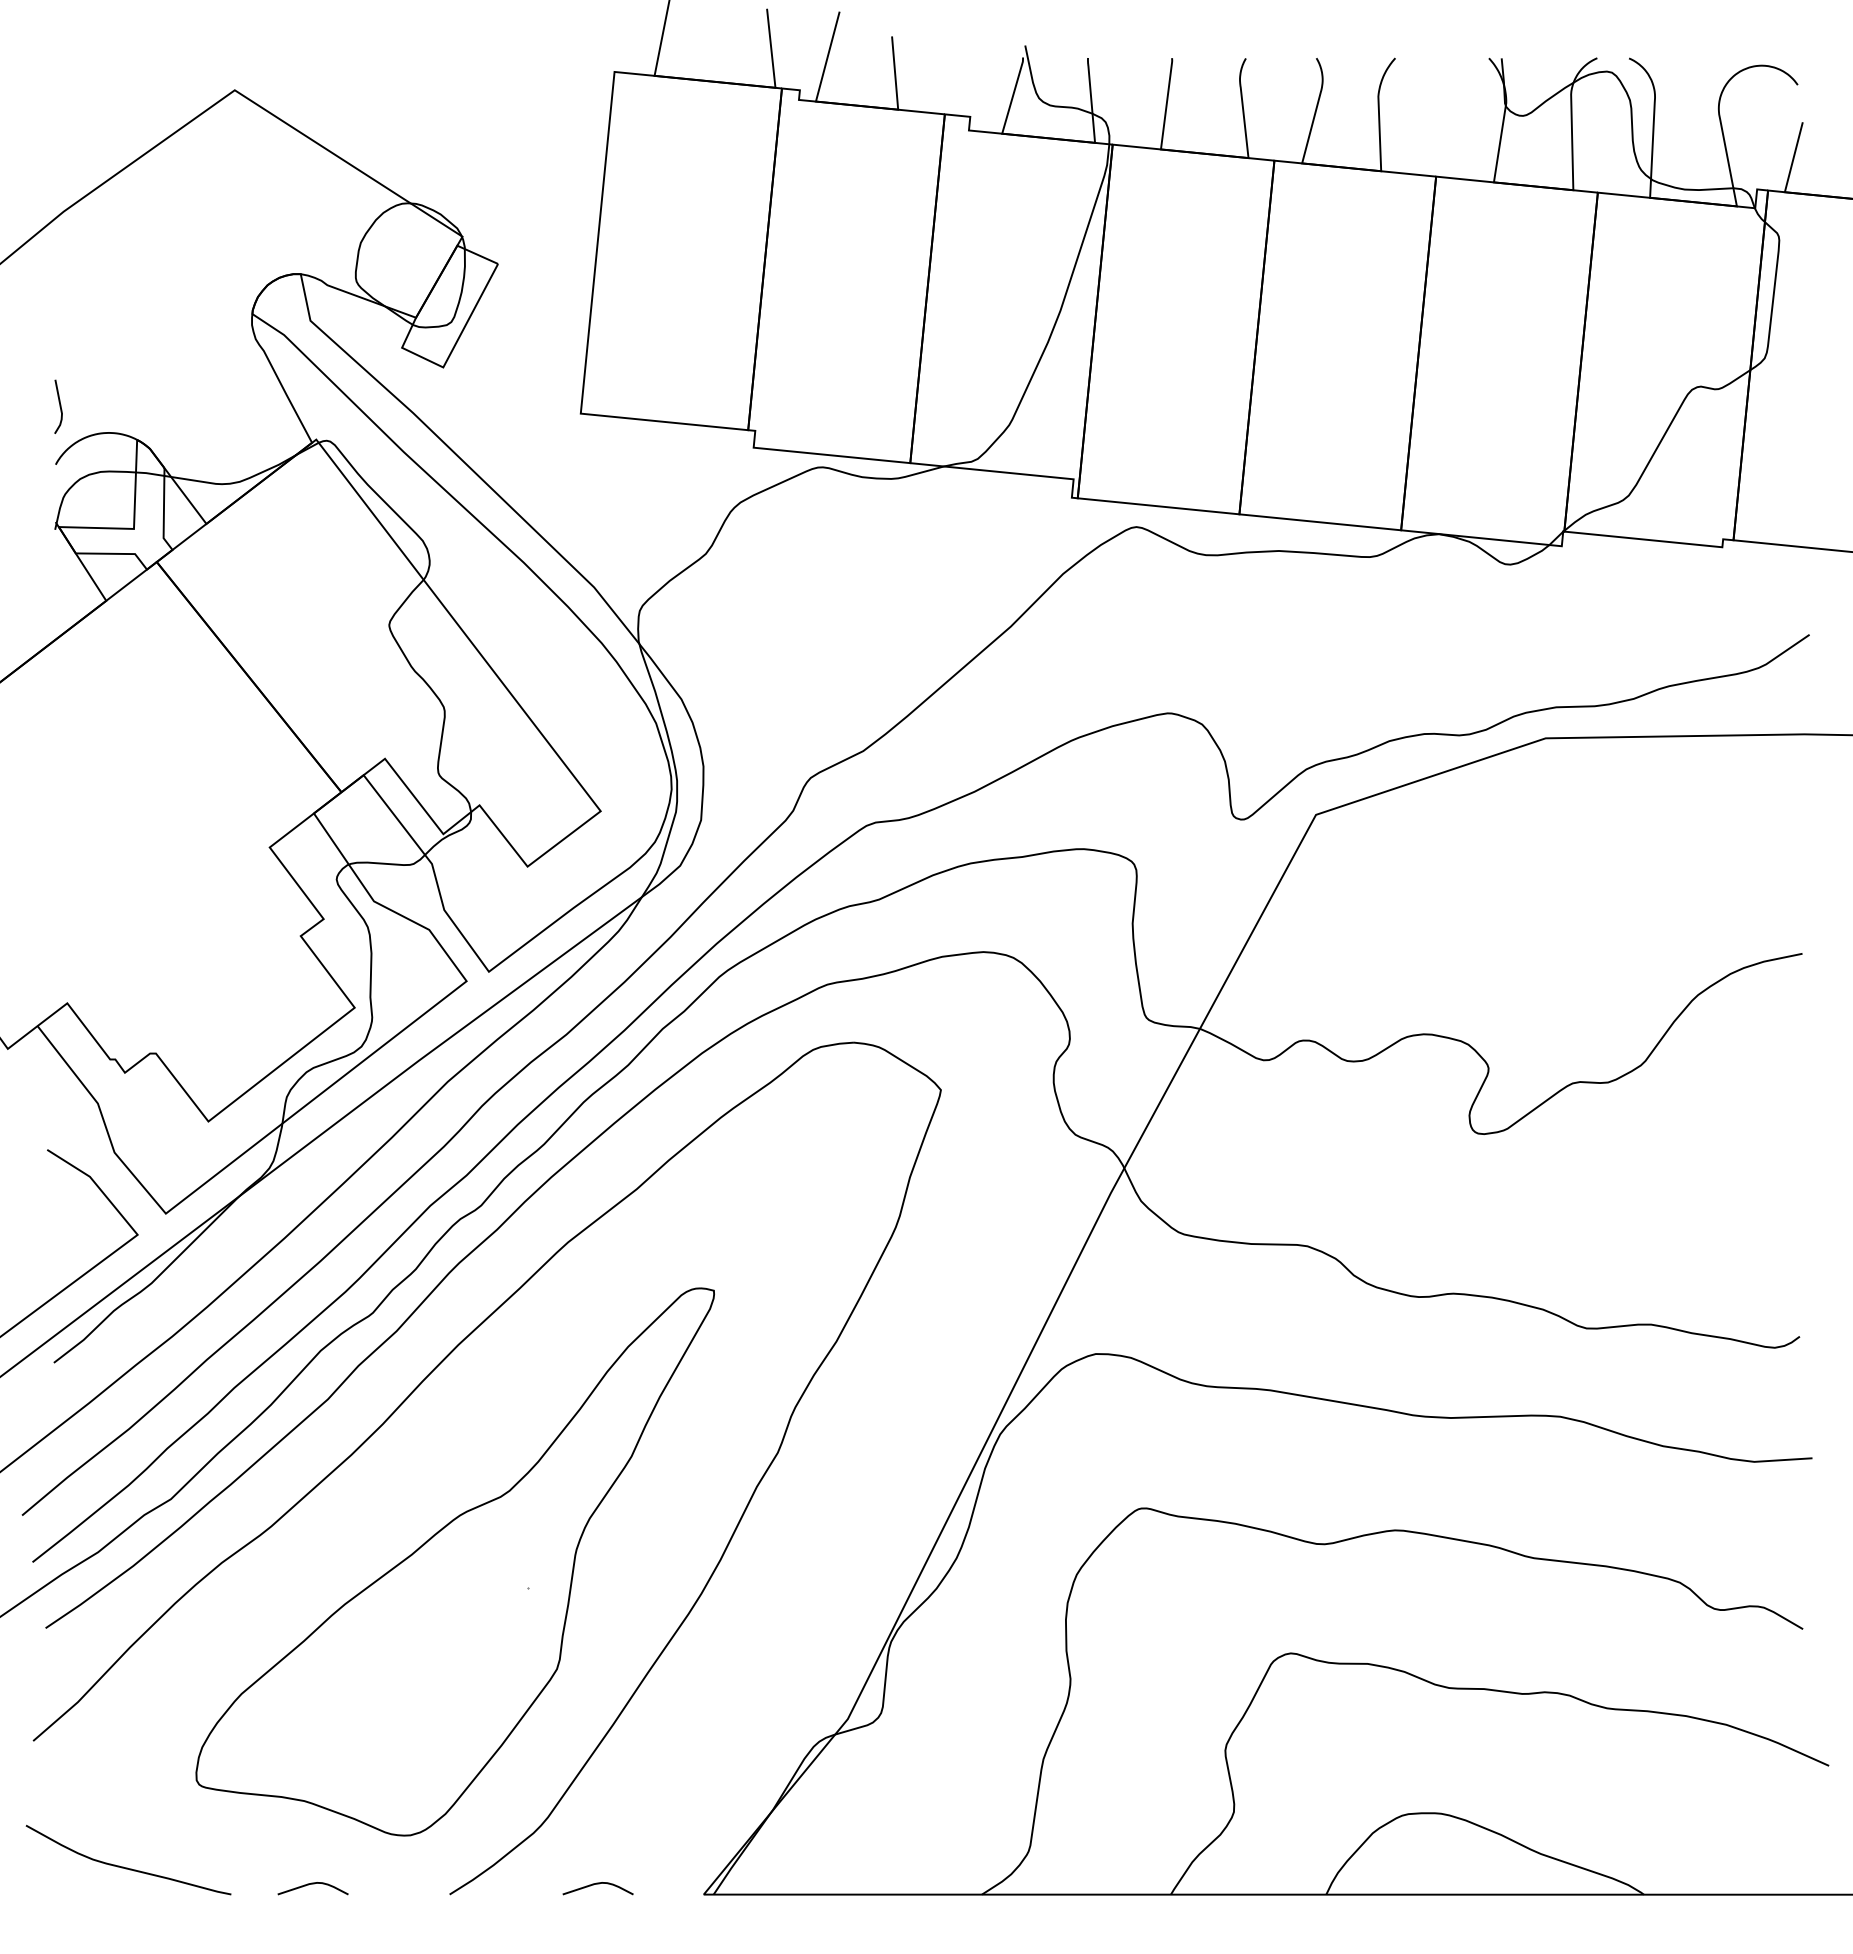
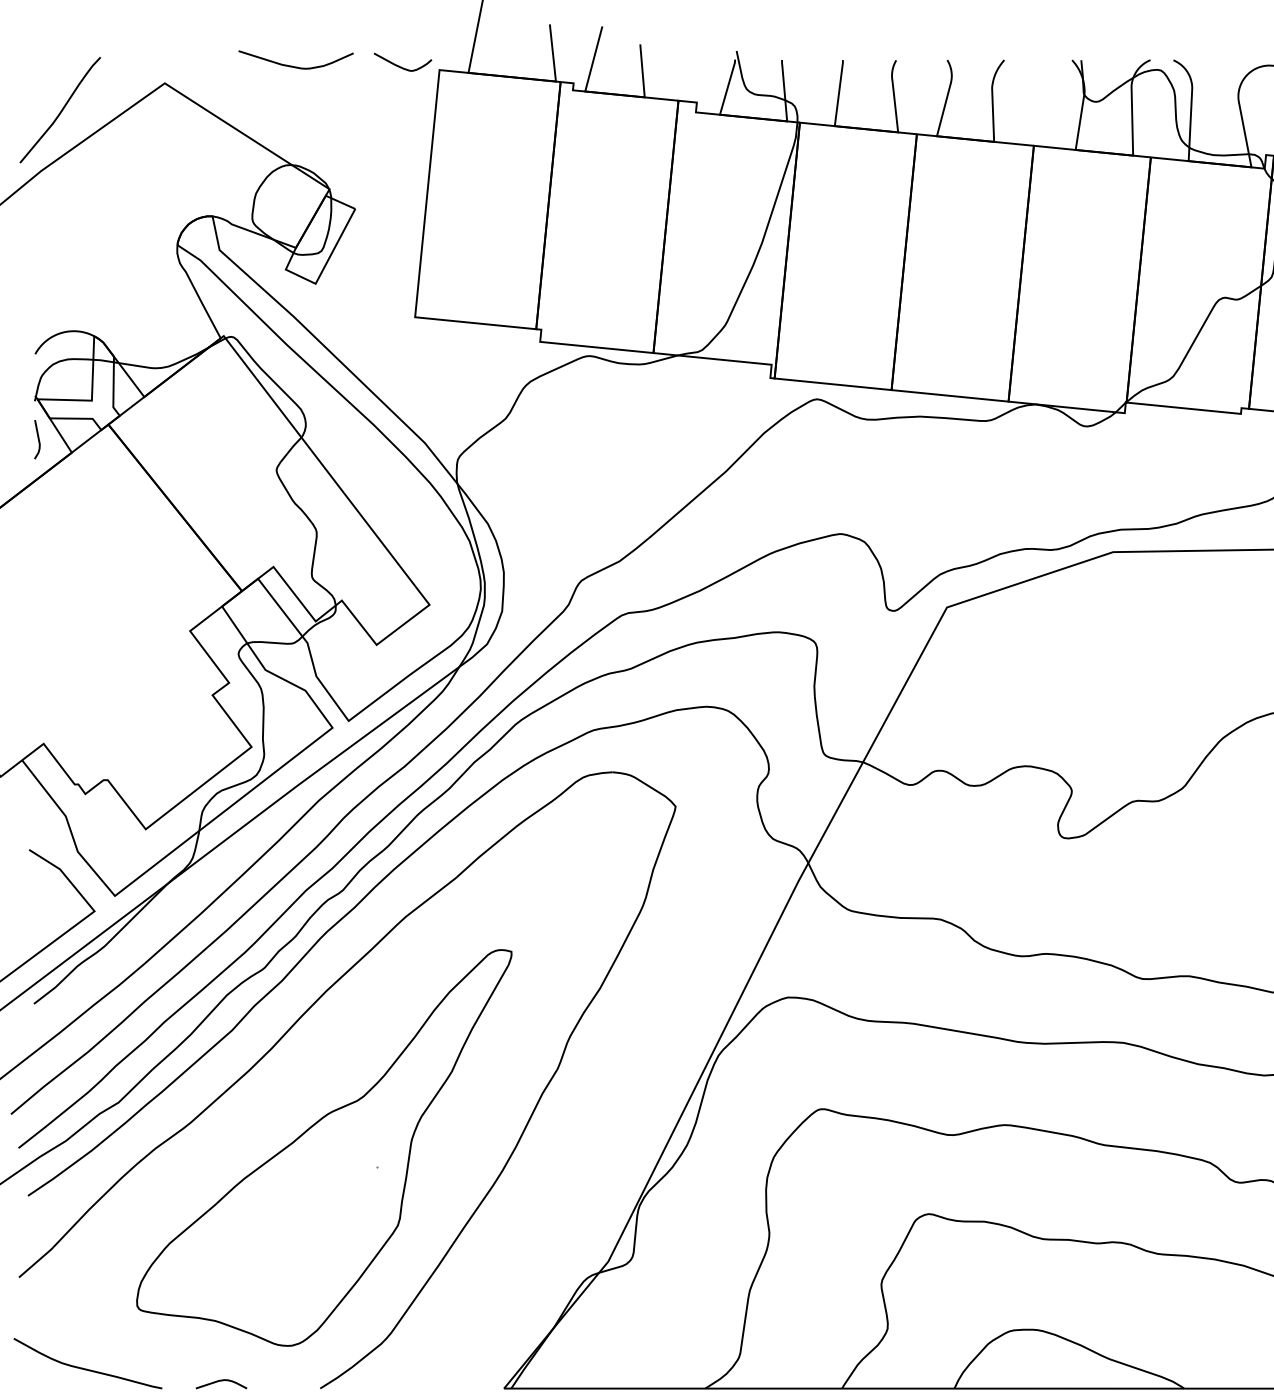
curve: (412, 66) -> (293, 66), added
curve: (561, 67) -> (401, 66), added
curve: (91, 127) -> (61, 110), added
line: (59, 406) -> (38, 439), moved
curve: (597, 1884) -> (427, 1381), removed

